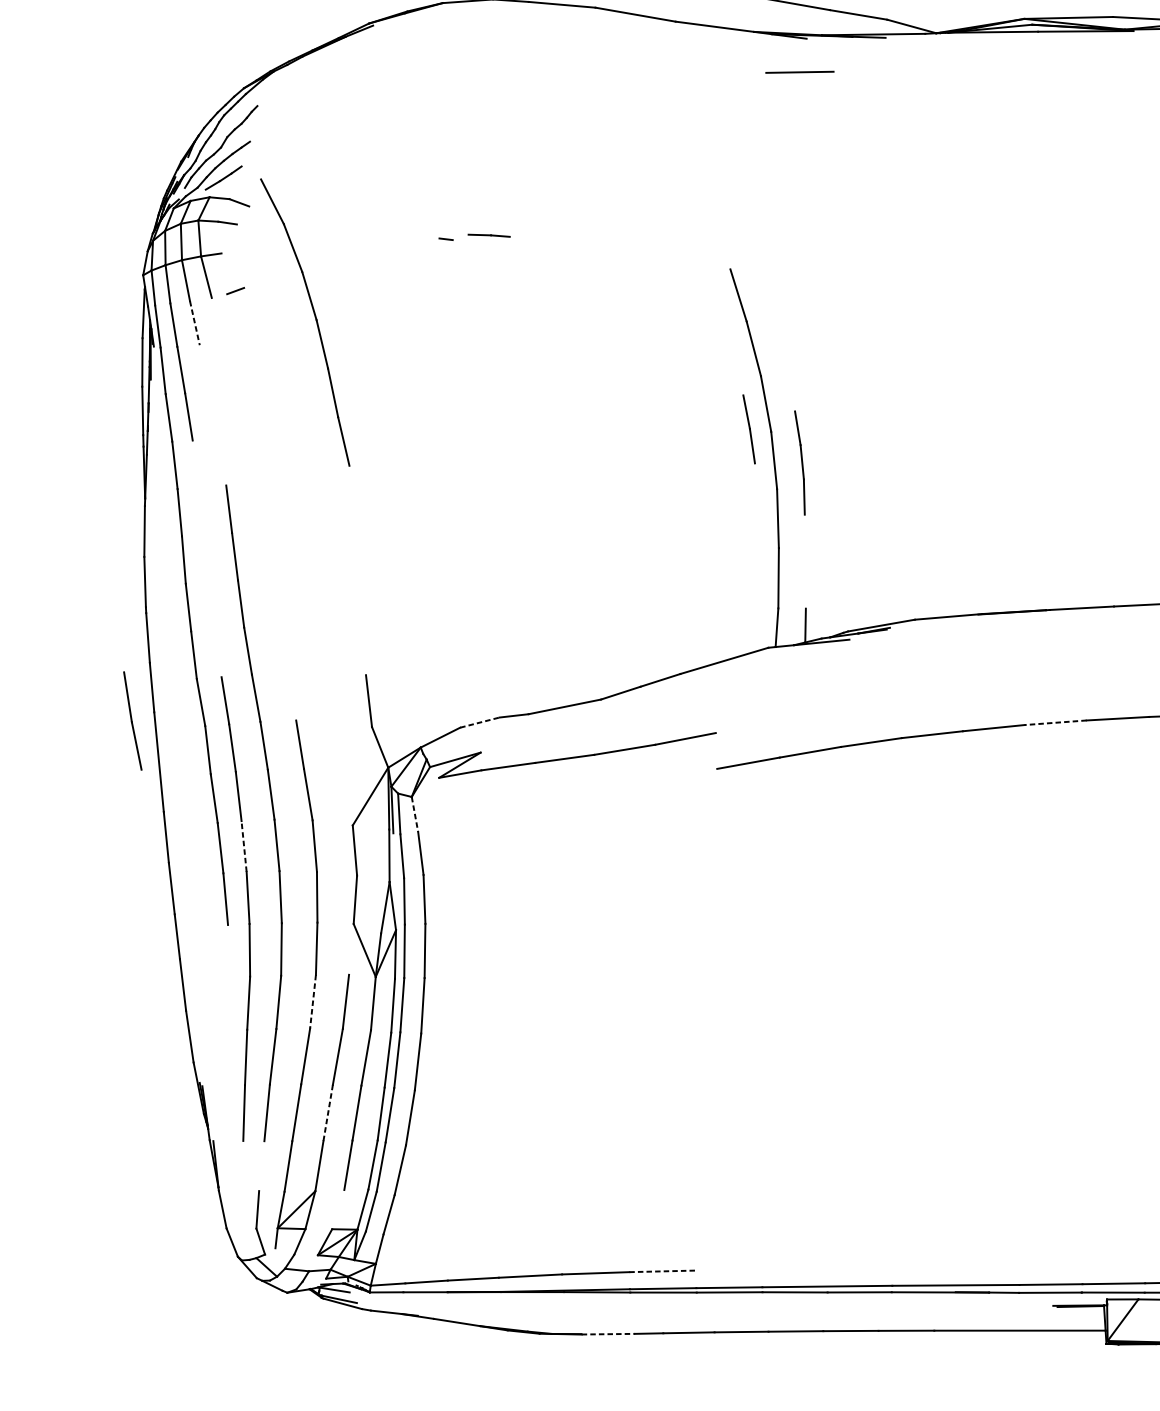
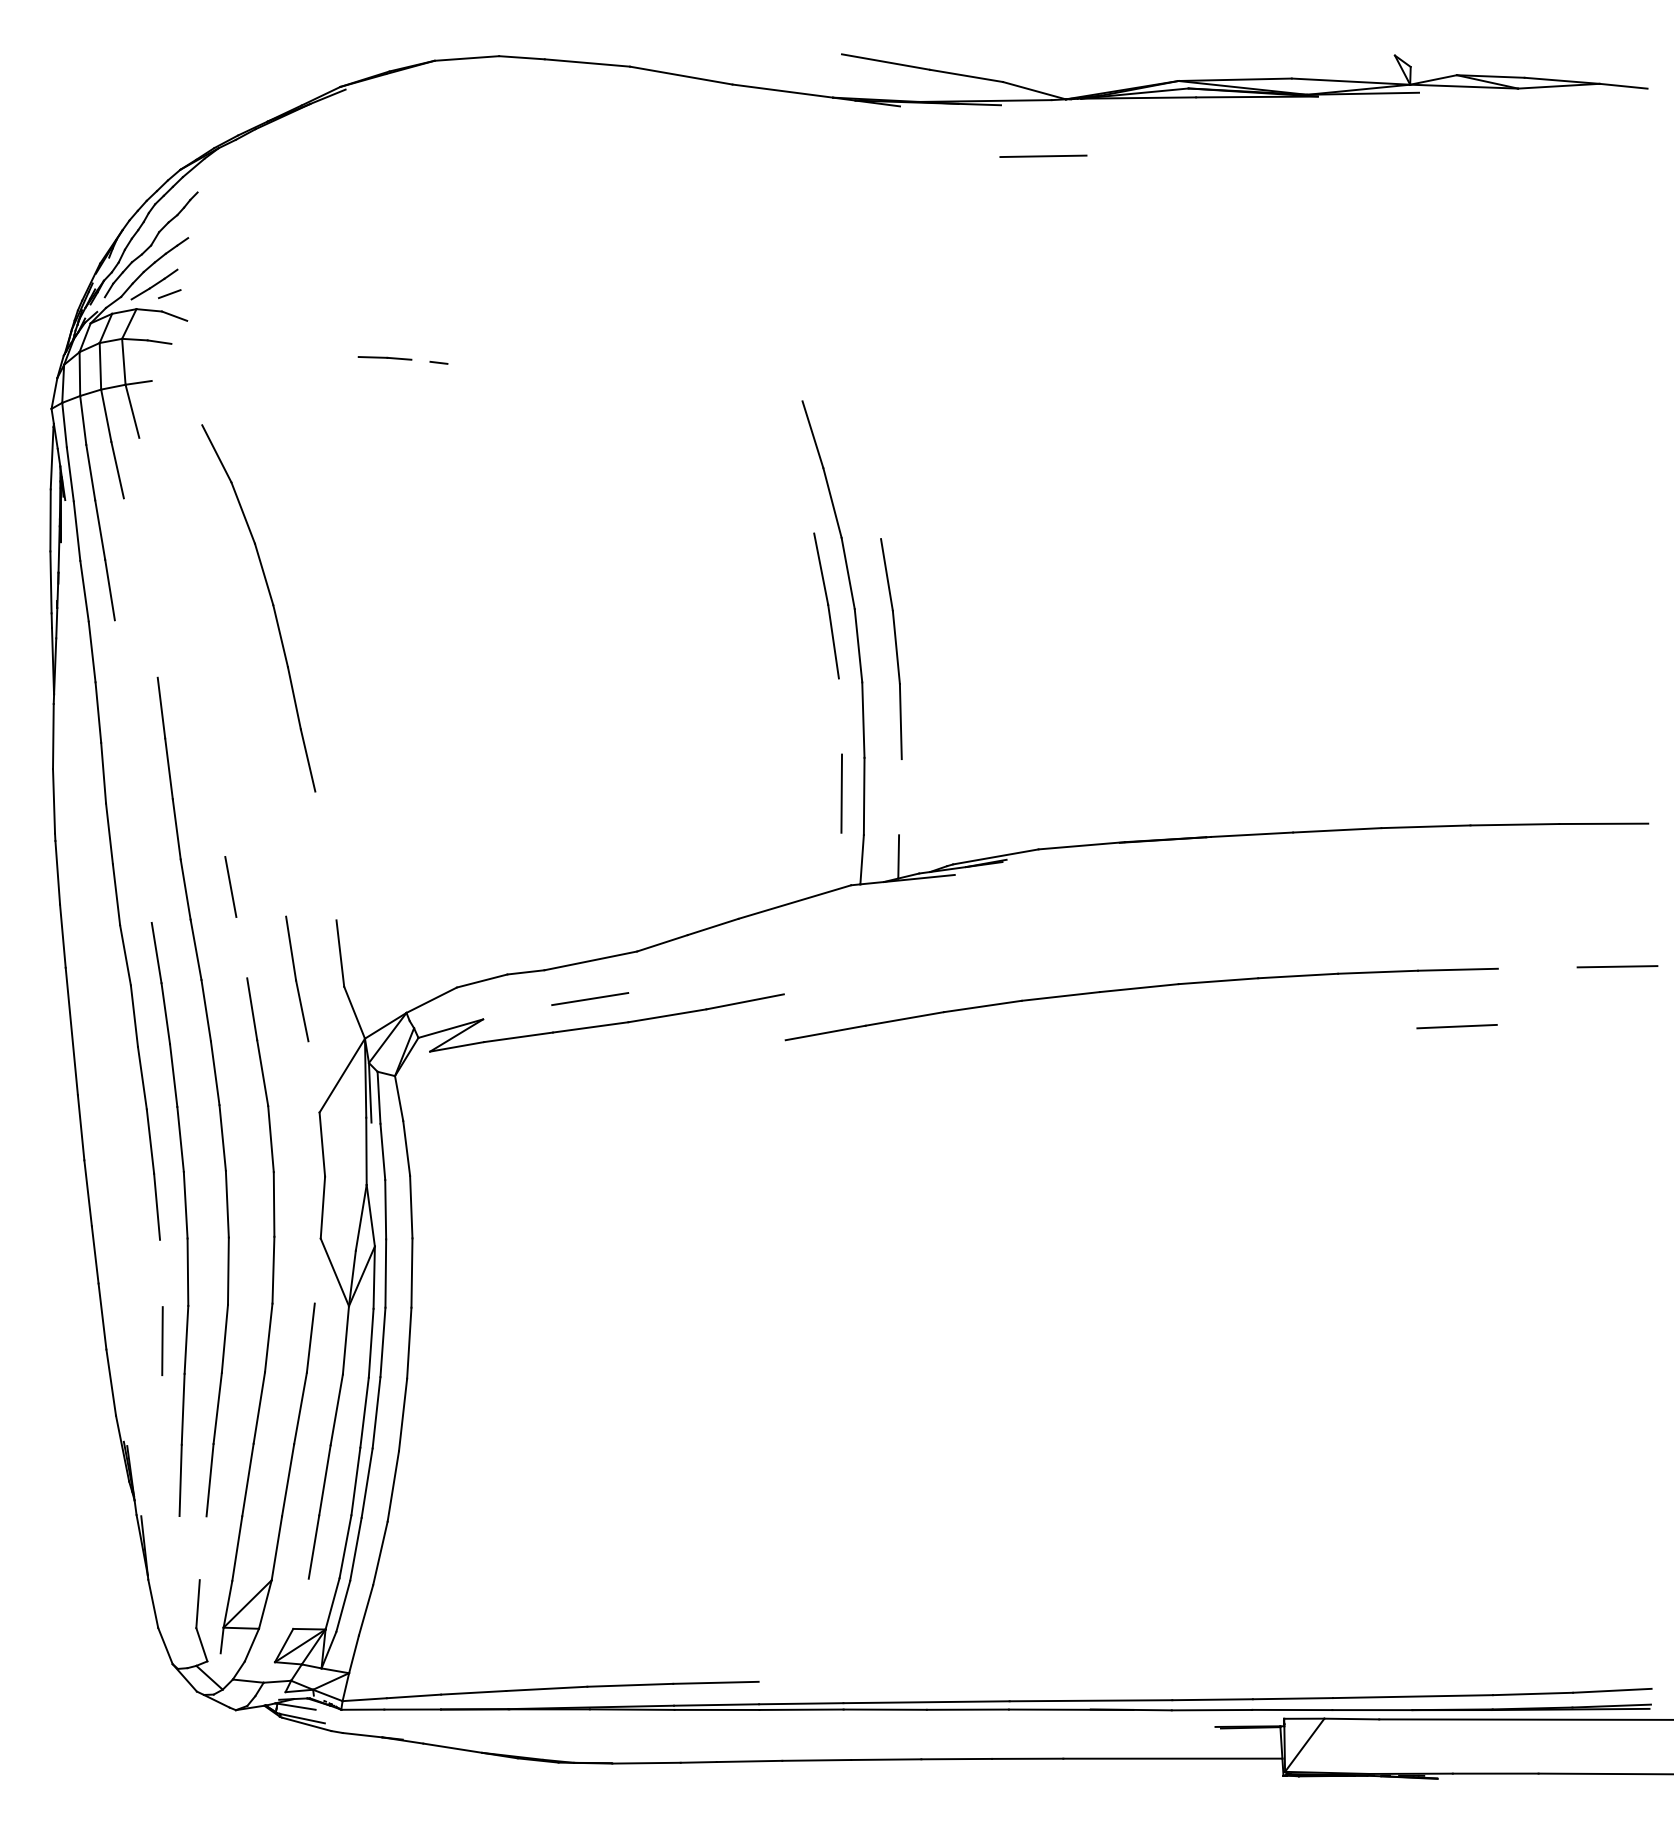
line: (799, 71) -> (1043, 155), moved
line: (488, 235) -> (384, 358), moved
line: (235, 291) -> (169, 294), moved
part: (315, 318) -> (271, 603), moved
line: (194, 323) -> (117, 470), dashed -> solid
part: (749, 429) -> (826, 605), size x1.67
part: (799, 462) -> (891, 648), size x1.67
line: (760, 576) -> (841, 793), added
line: (283, 649) -> (230, 887), added
part: (133, 720) -> (297, 978), moved
line: (480, 722) -> (482, 980), dashed -> solid
line: (1055, 722) -> (1218, 981), dashed -> solid
line: (564, 737) -> (590, 999), added
line: (415, 814) -> (399, 1098), dashed -> solid
line: (244, 846) -> (180, 1139), dashed -> solid
line: (312, 1001) -> (268, 1337), dashed -> solid
line: (229, 1004) -> (162, 1341), added
line: (328, 1113) -> (288, 1480), dashed -> solid
line: (662, 1271) -> (715, 1682), dashed -> solid
line: (609, 1334) -> (647, 1763), dashed -> solid

